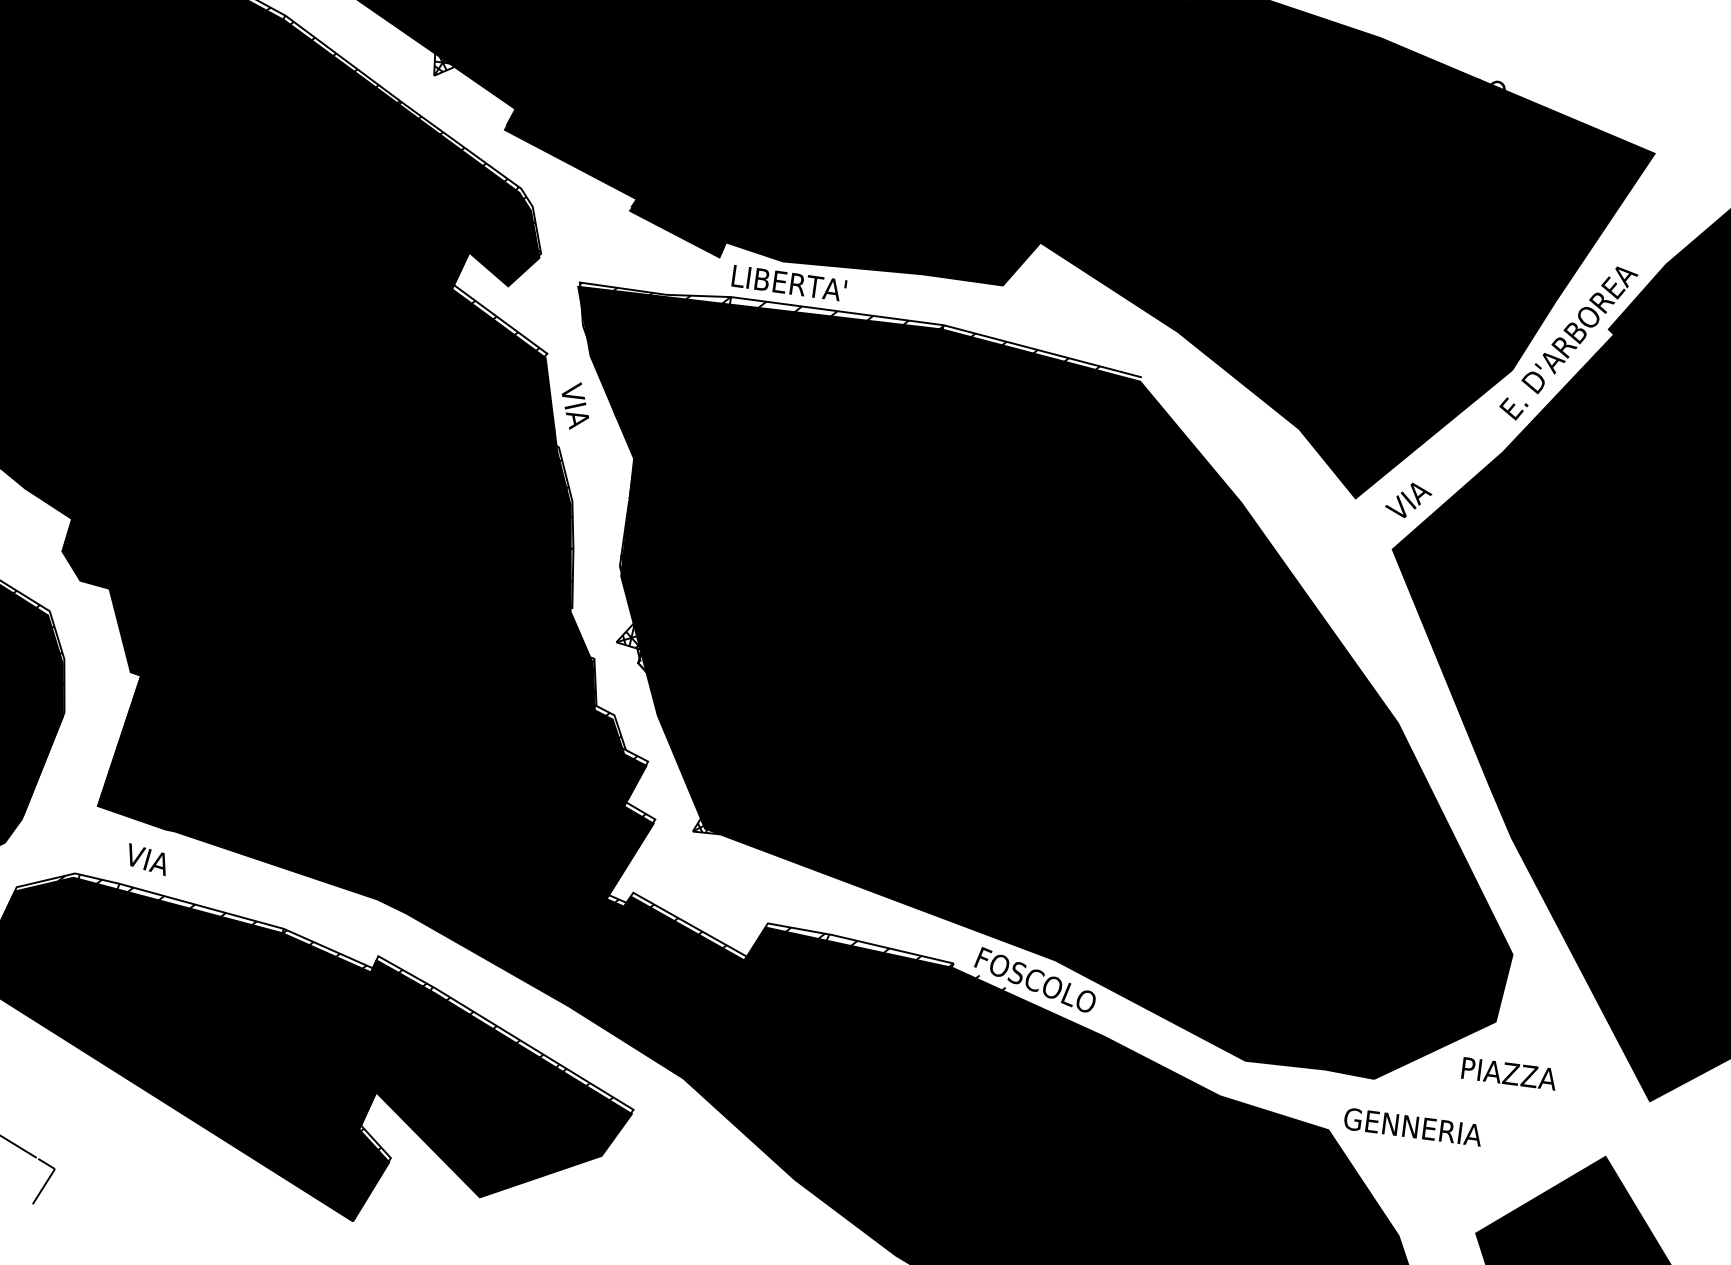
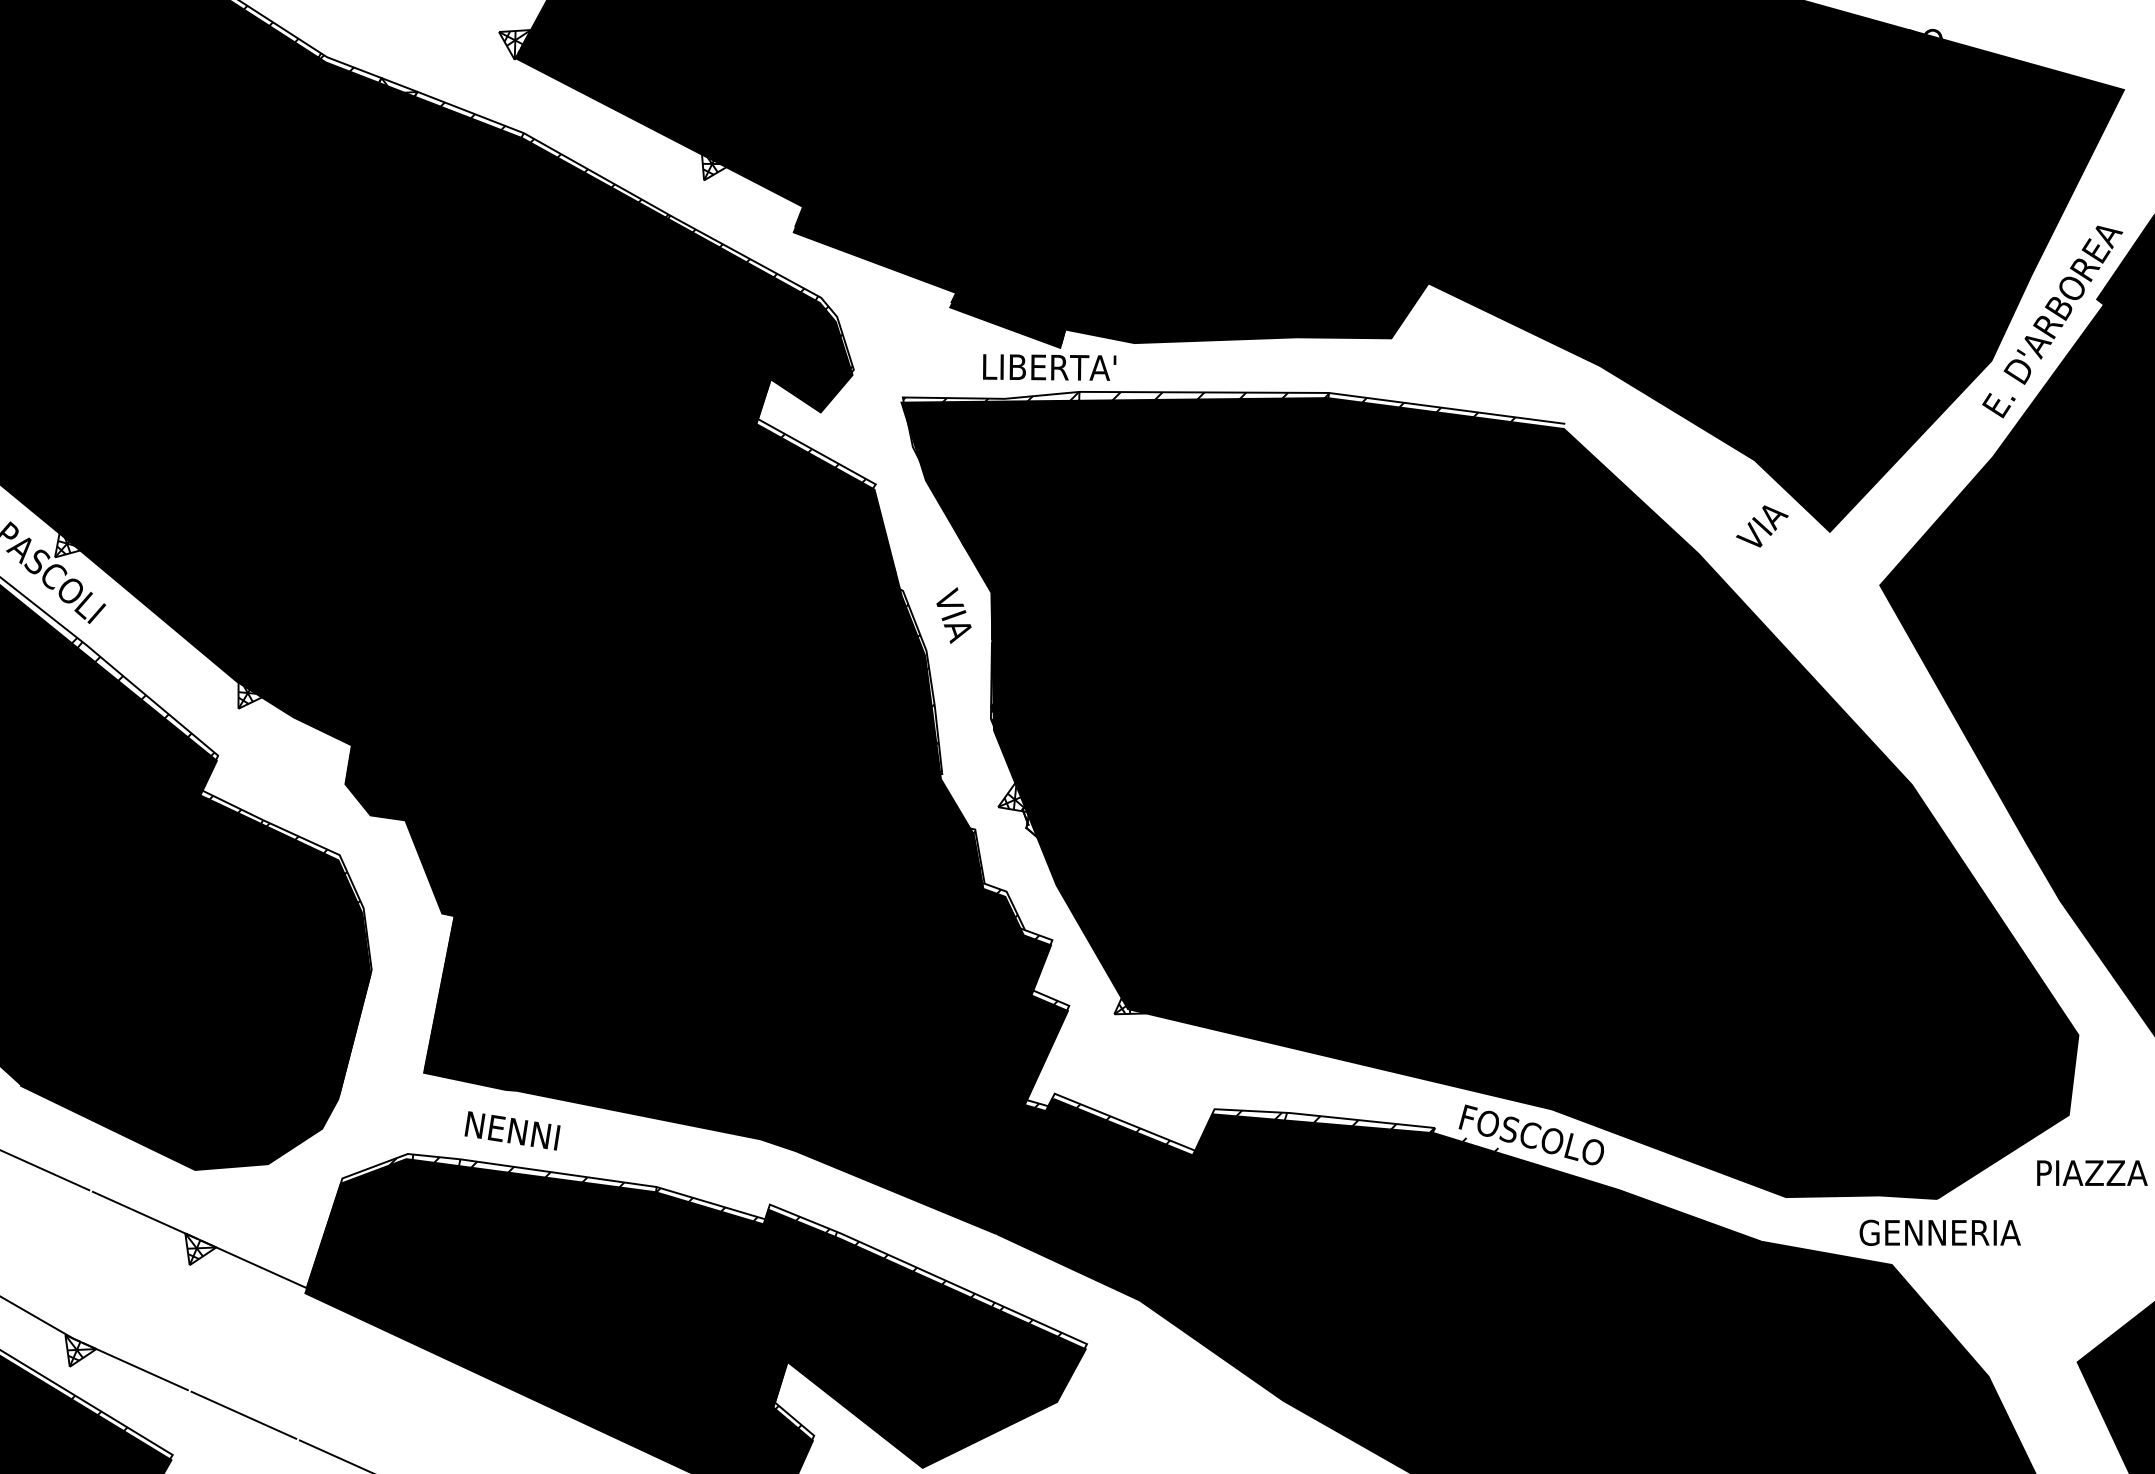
text: (789, 283) -> (1049, 367), moved
text: (575, 405) -> (953, 615), moved
text: (1408, 500) -> (1762, 526), moved
text: (167, 864) -> (512, 1130), VIA -> NENNI
text: (1412, 1126) -> (1939, 1232), moved

